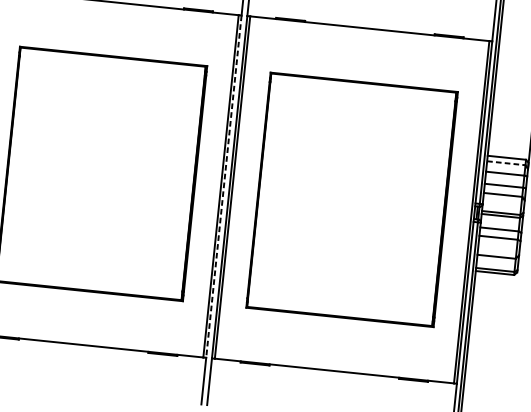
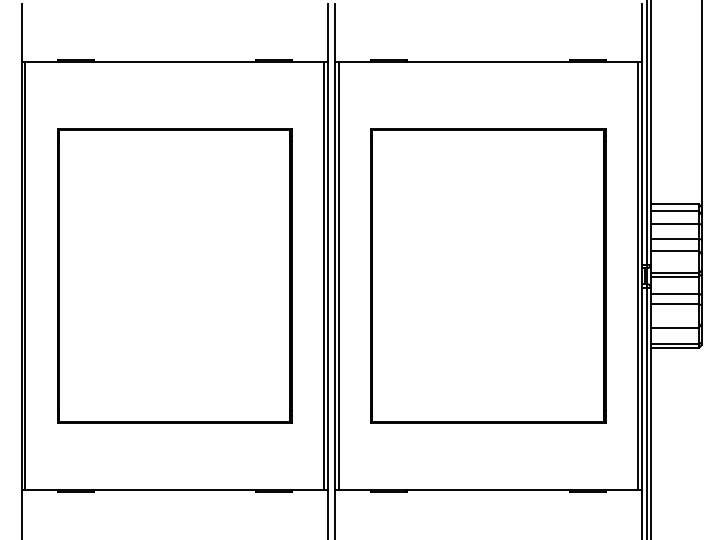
line: (506, 162) -> (674, 210), dashed -> solid
line: (224, 187) -> (328, 276), dashed -> solid

